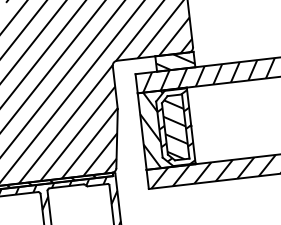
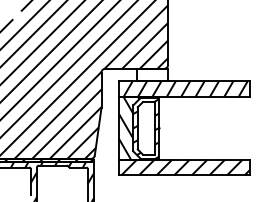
hatch: (175, 61) -> (152, 74), removed
hatch: (174, 129) -> (145, 129), removed

